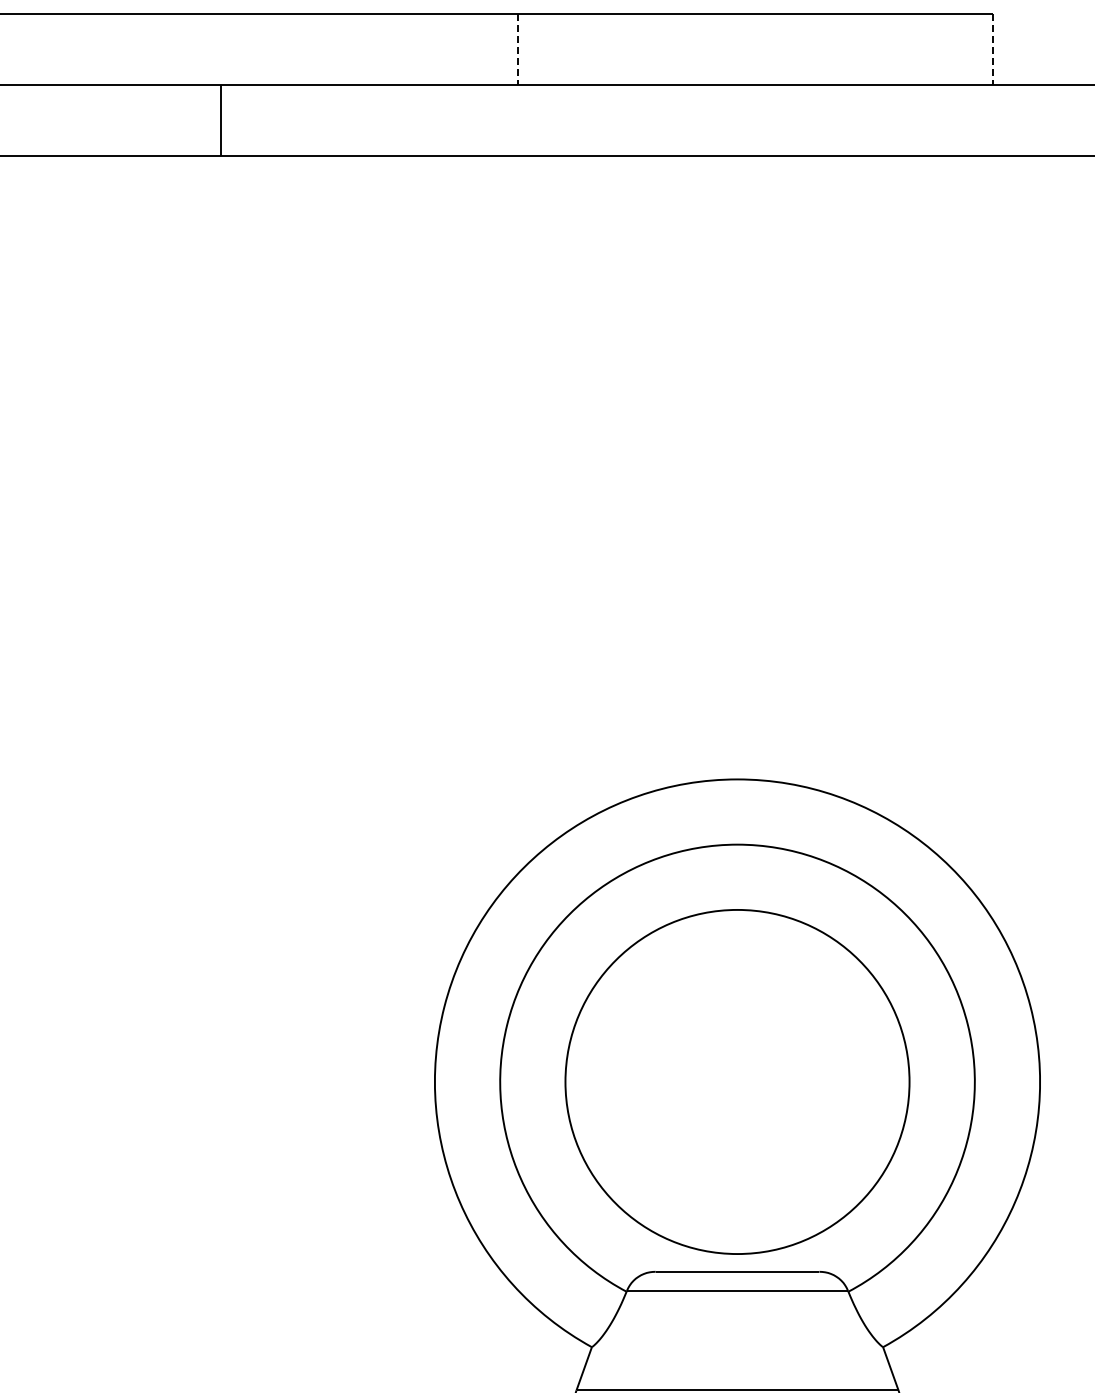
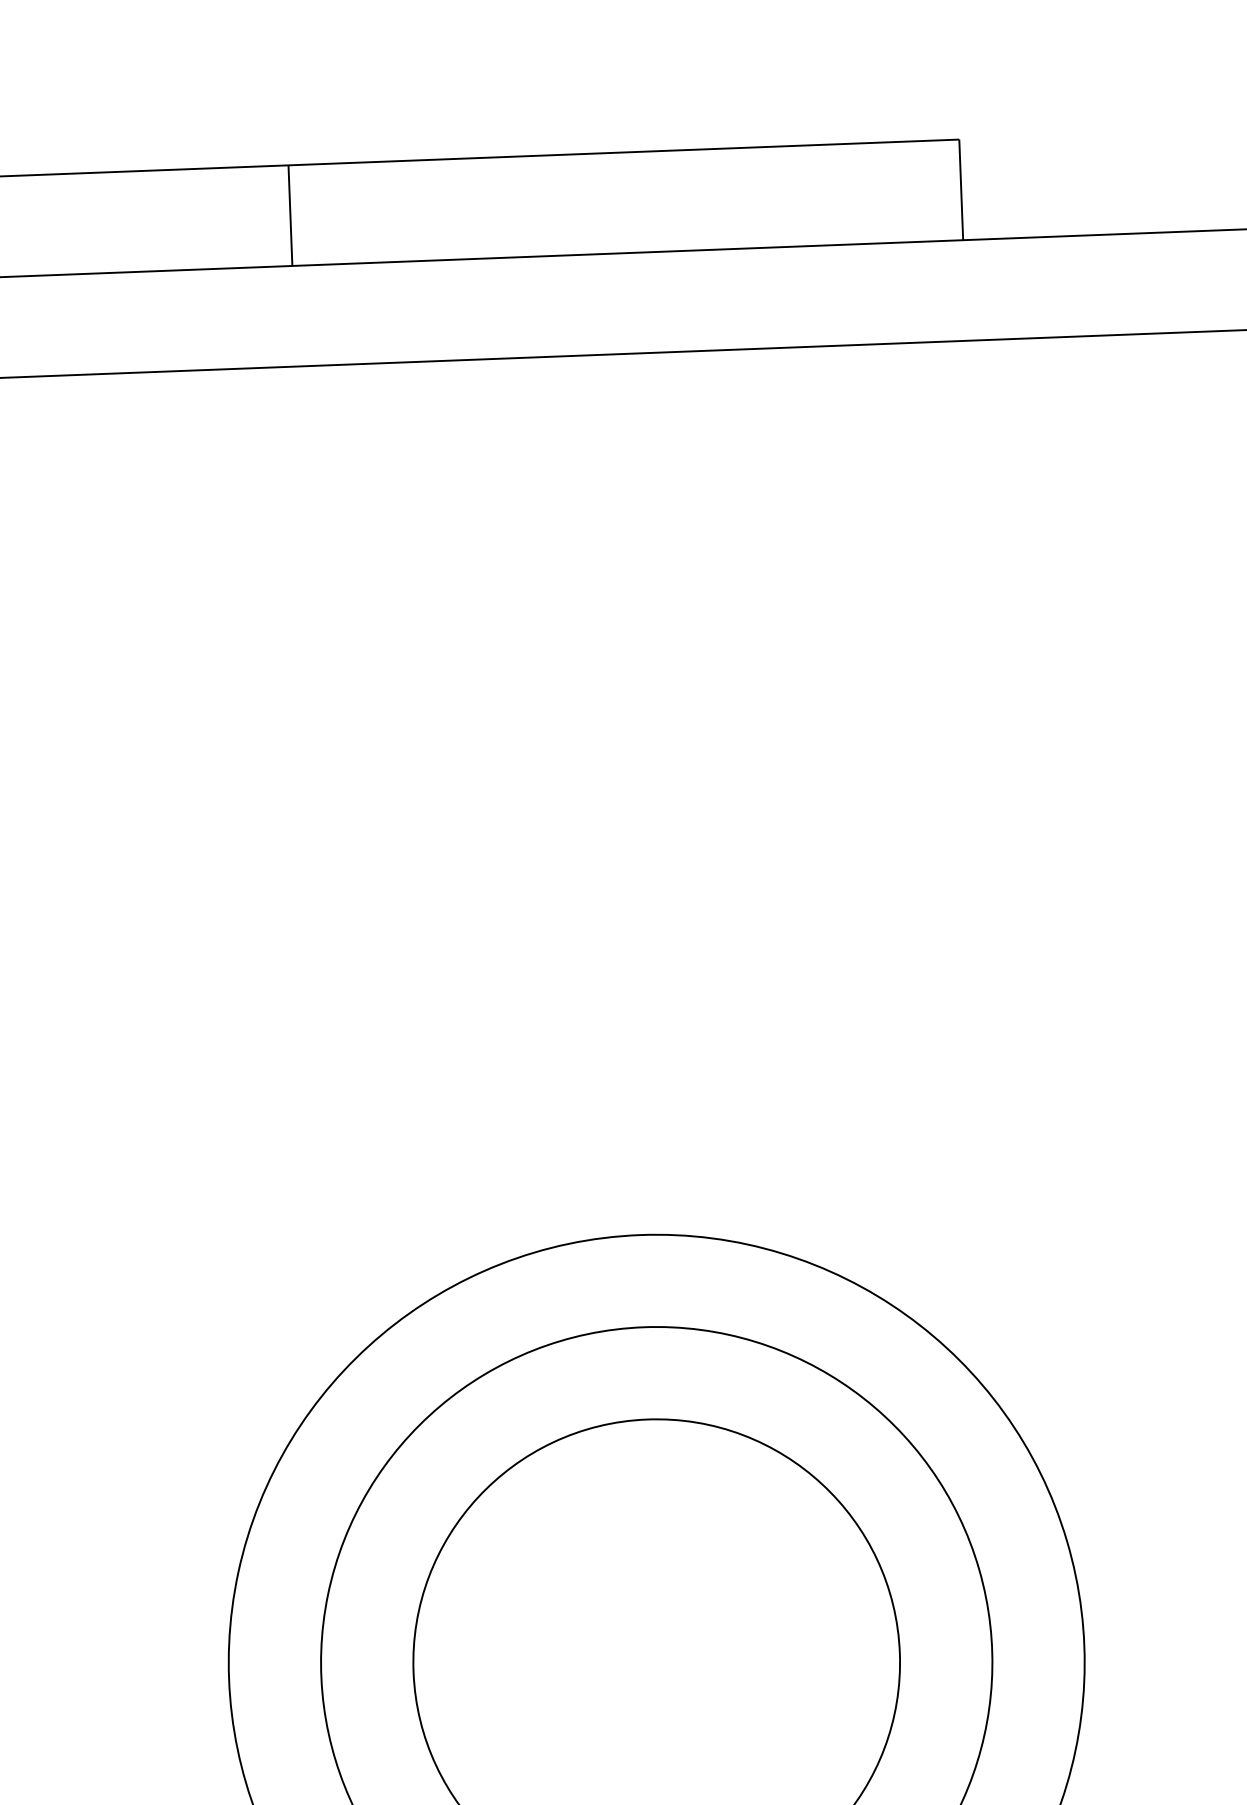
line: (518, 49) -> (291, 215), dashed -> solid
line: (992, 49) -> (961, 189), dashed -> solid

